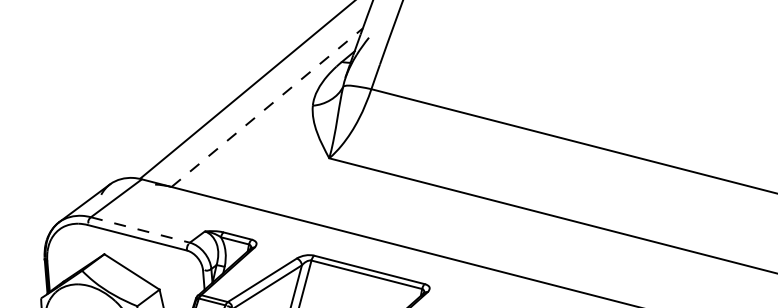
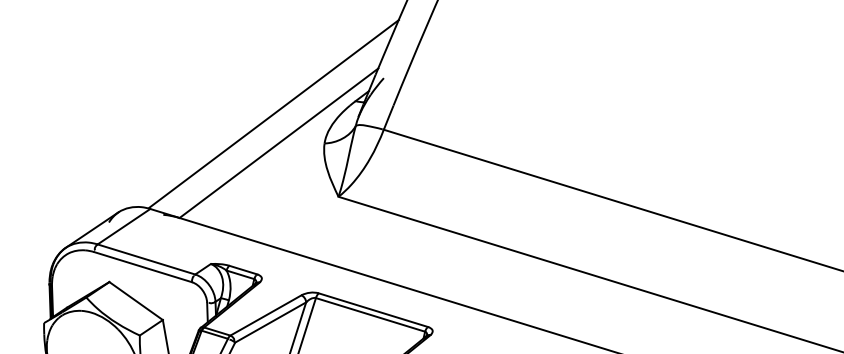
line: (267, 106) -> (279, 142), dashed -> solid
line: (140, 229) -> (146, 259), dashed -> solid

